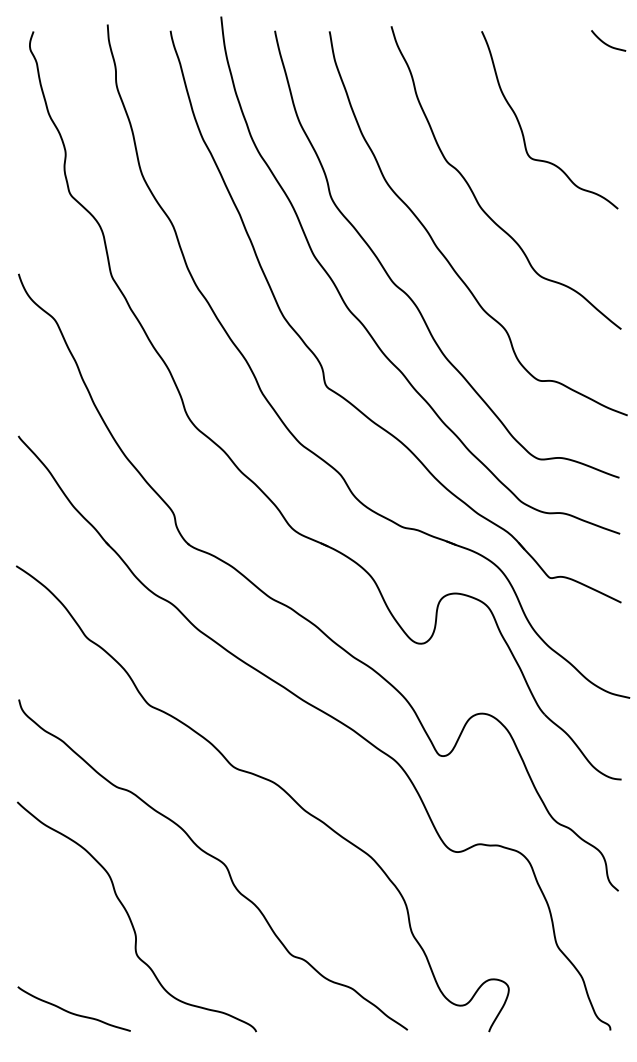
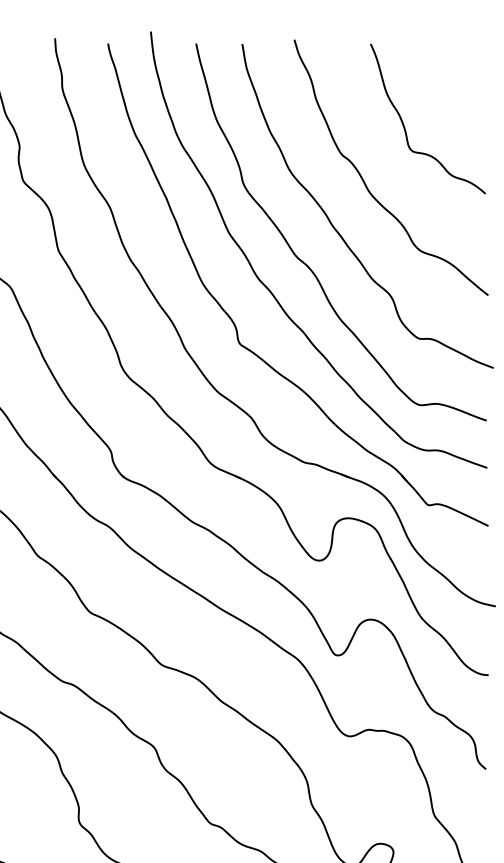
curve: (605, 42) -> (475, 53), removed

